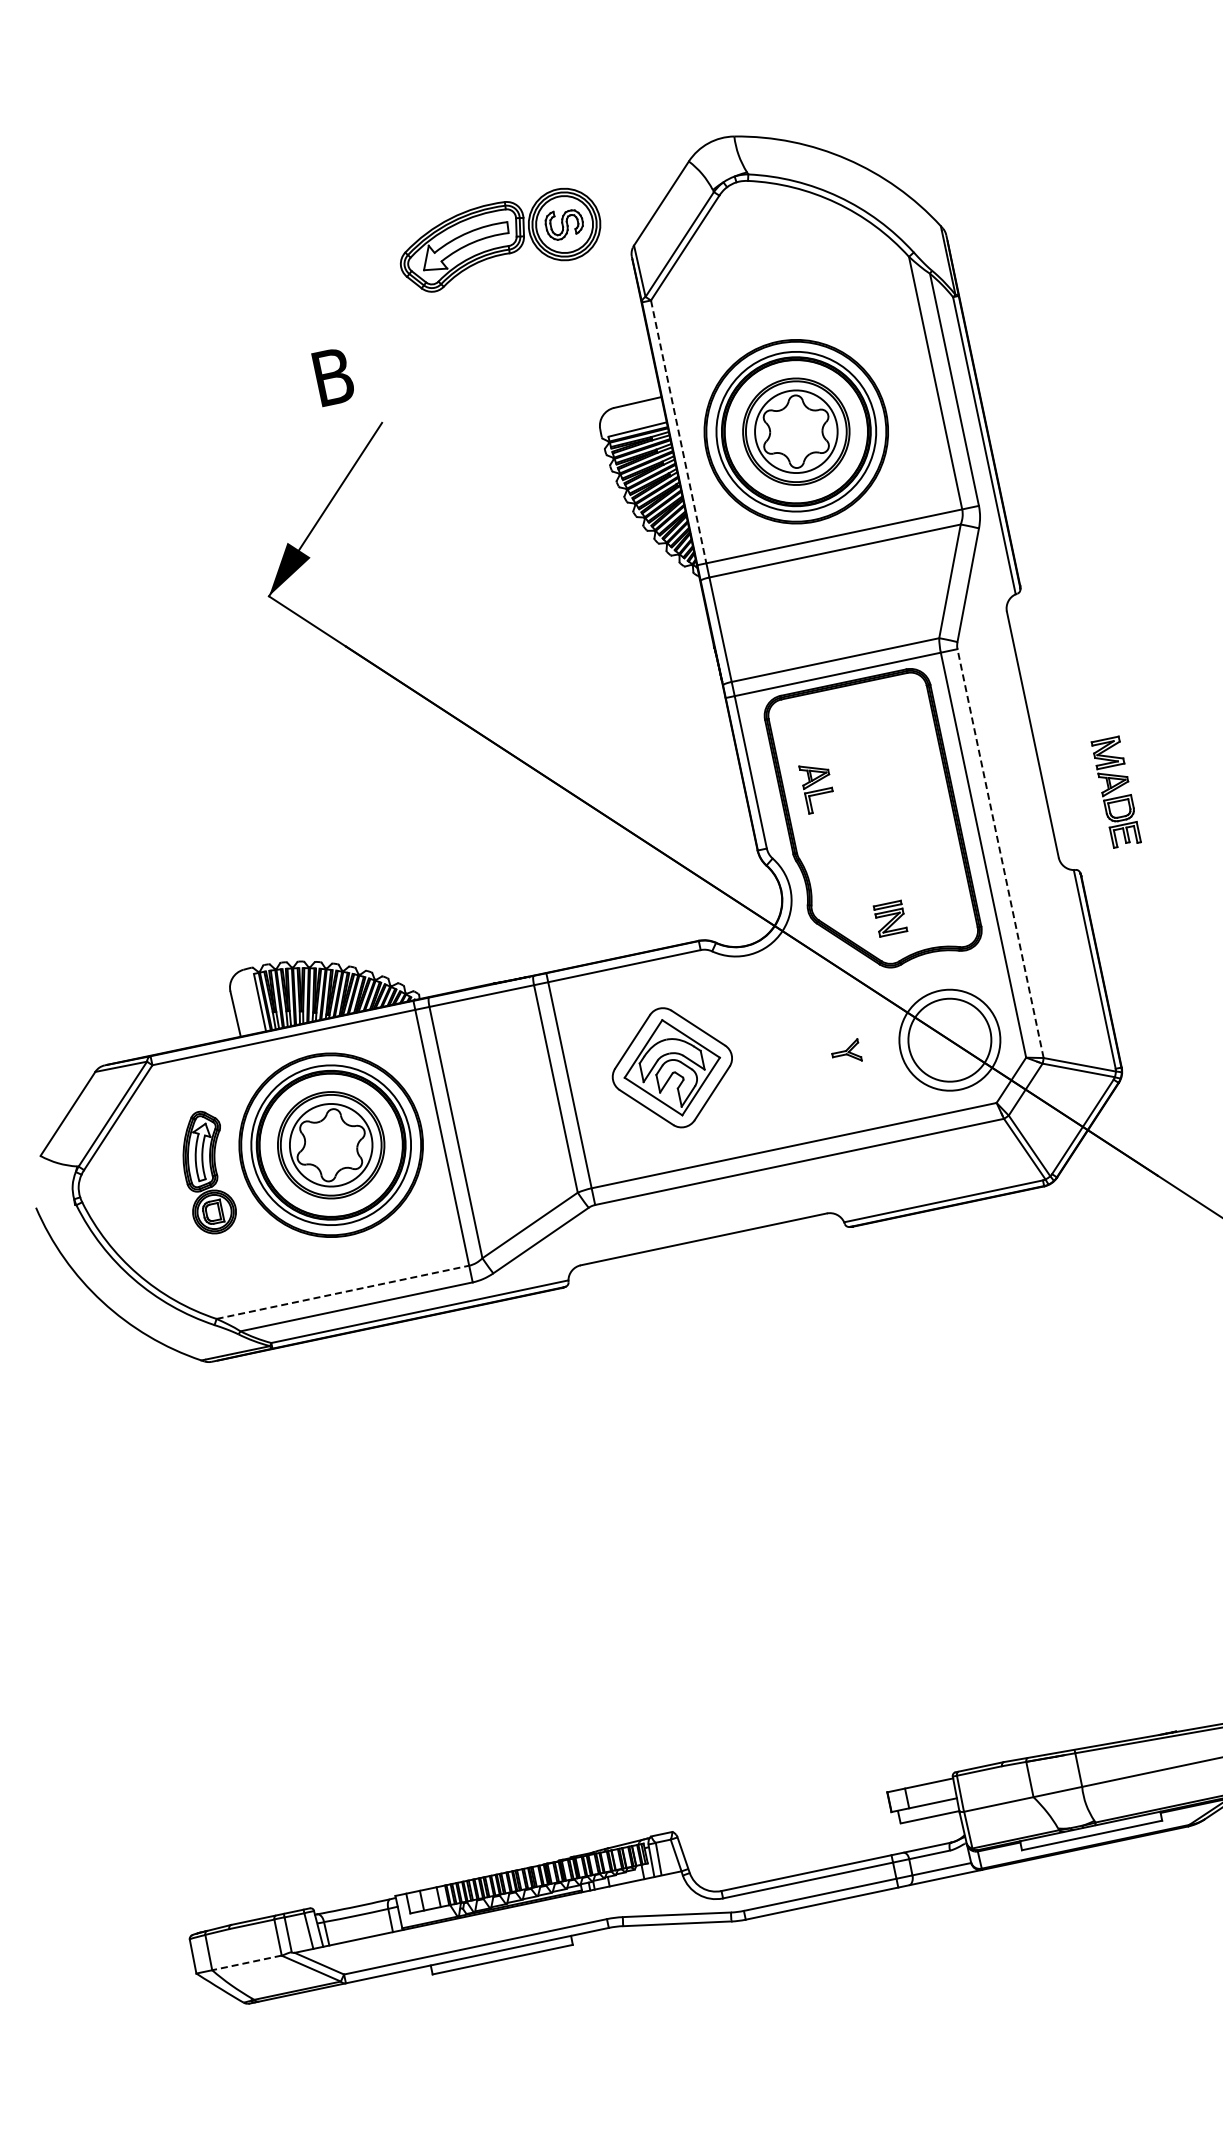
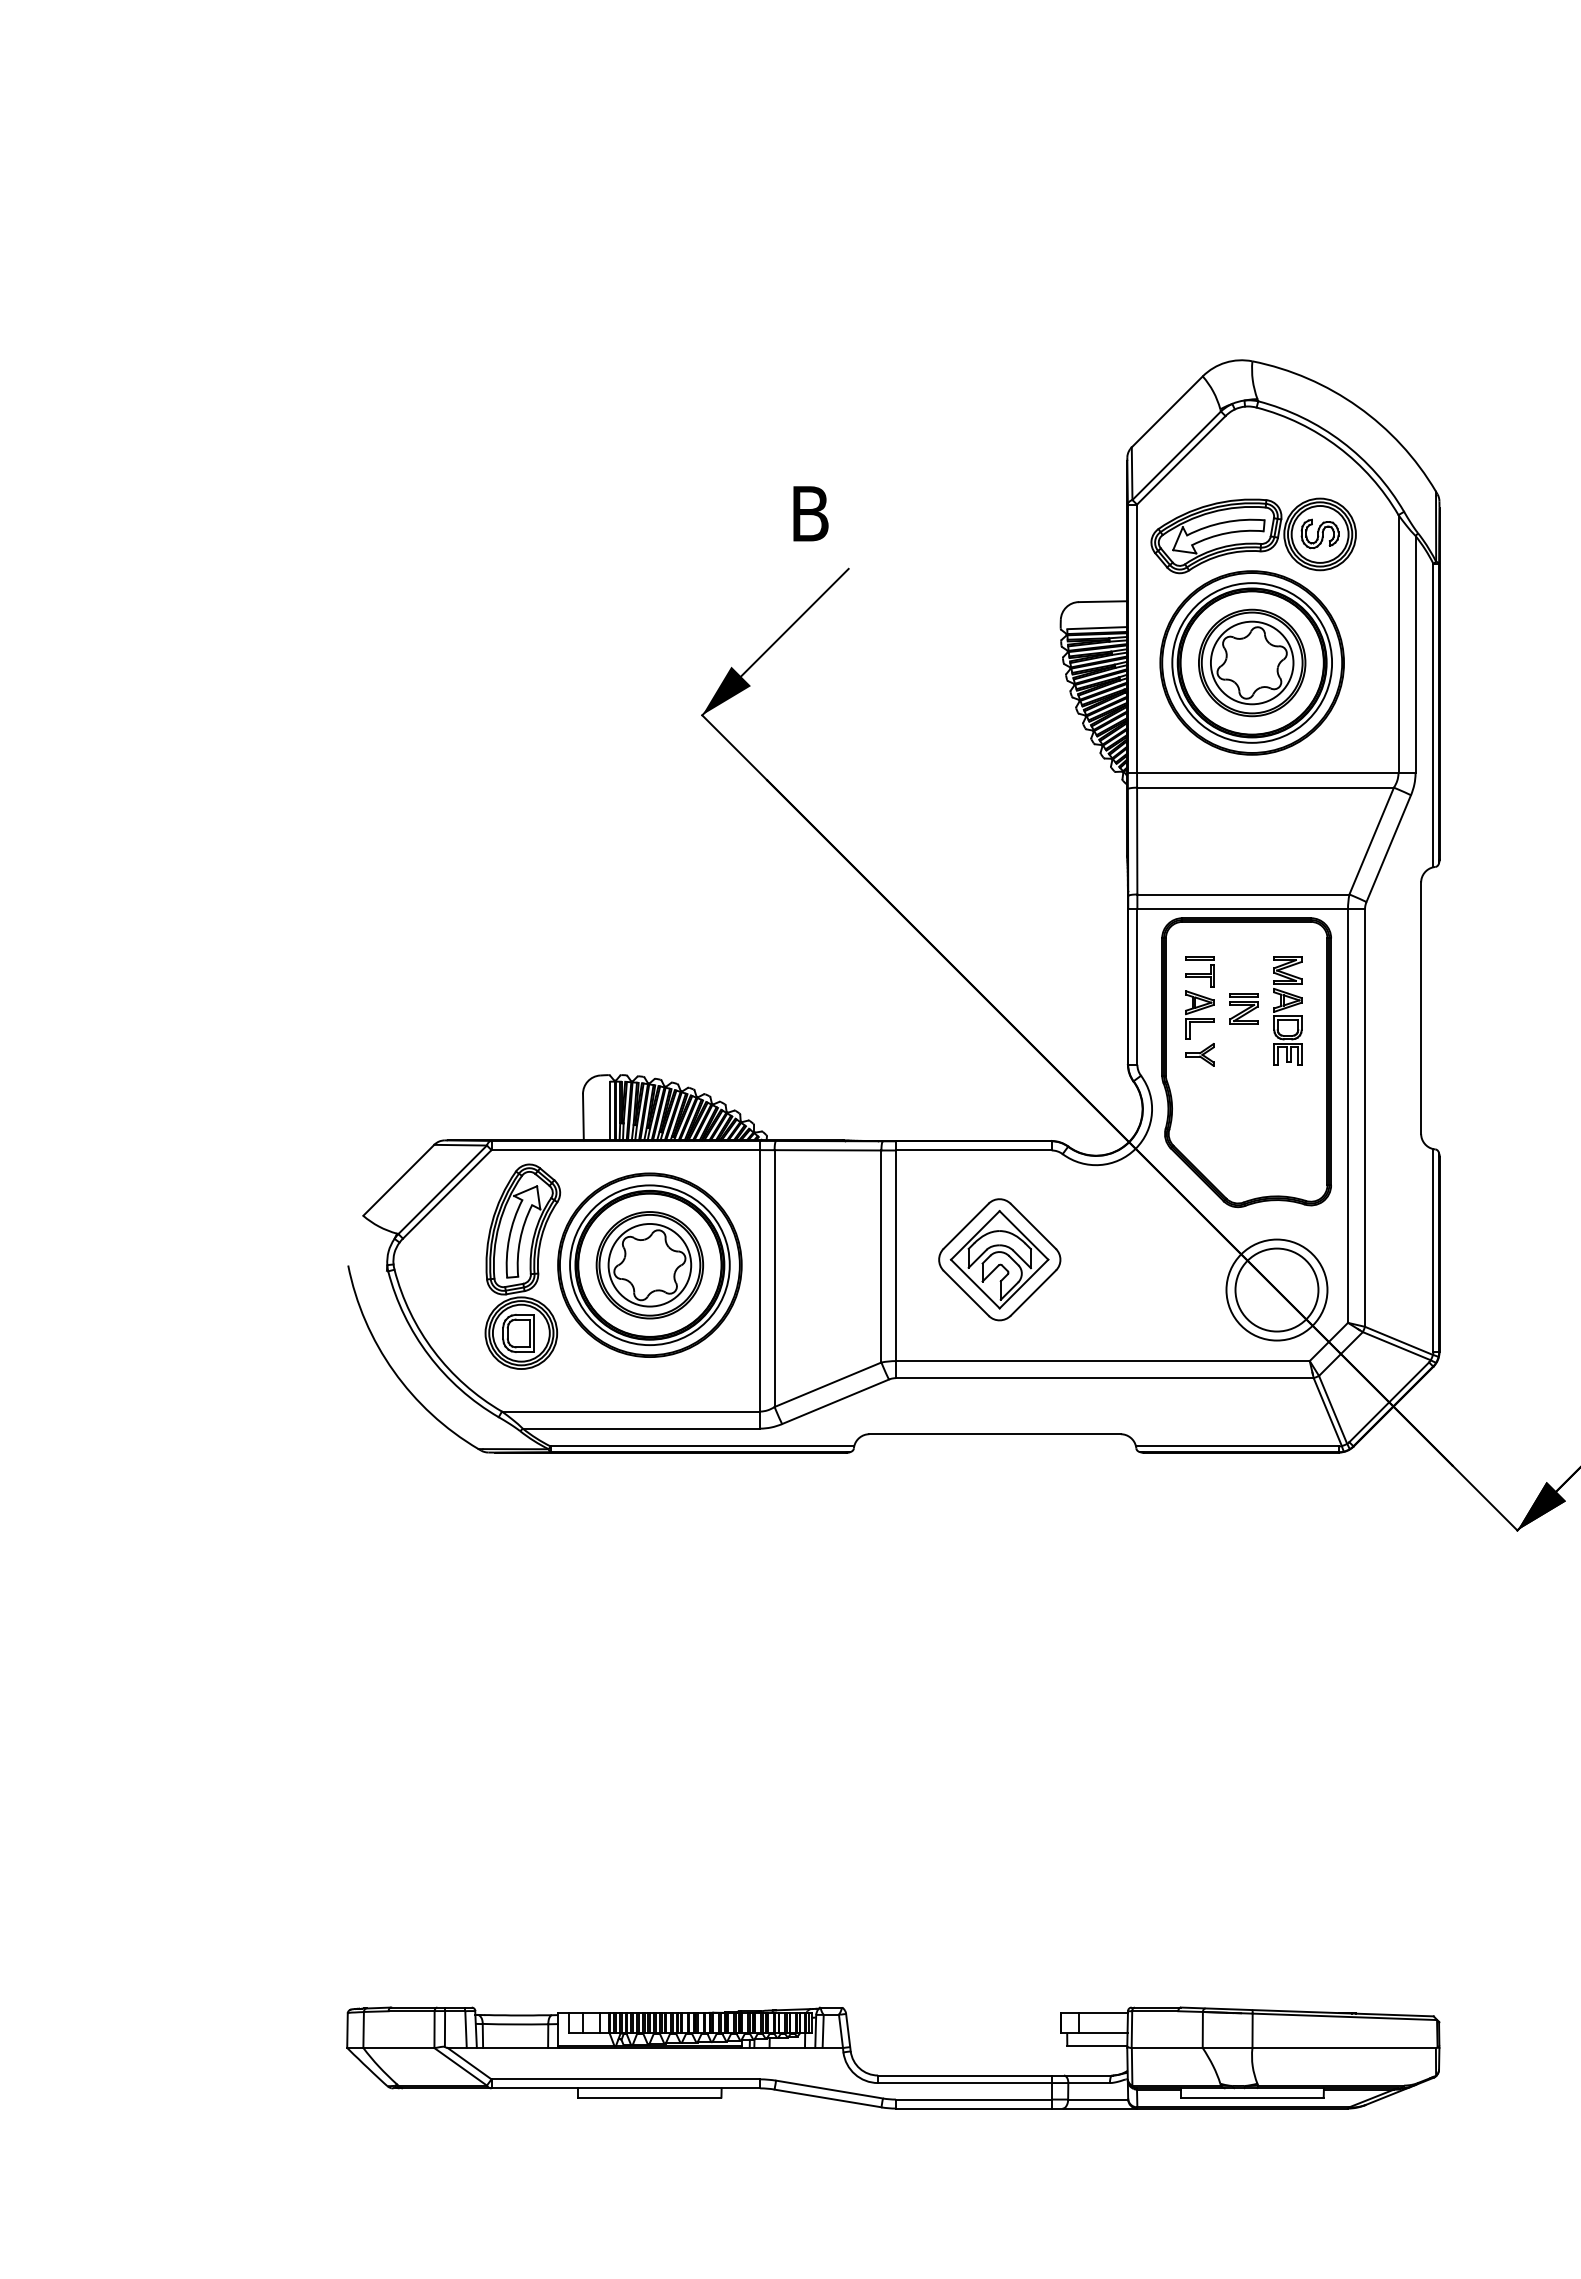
part: (499, 239) -> (1253, 535), moved
line: (679, 432) -> (1137, 639), dashed -> solid
part: (808, 744) -> (1199, 971), added
part: (1115, 792) -> (1287, 1010), moved
line: (1000, 853) -> (1365, 1117), dashed -> solid
part: (890, 918) -> (1243, 1008), moved
part: (845, 1052) -> (1199, 1054), moved
part: (206, 1172) -> (522, 1266), size x1.67
line: (343, 1292) -> (631, 1411), dashed -> solid
line: (246, 1962) -> (398, 2047), dashed -> solid

